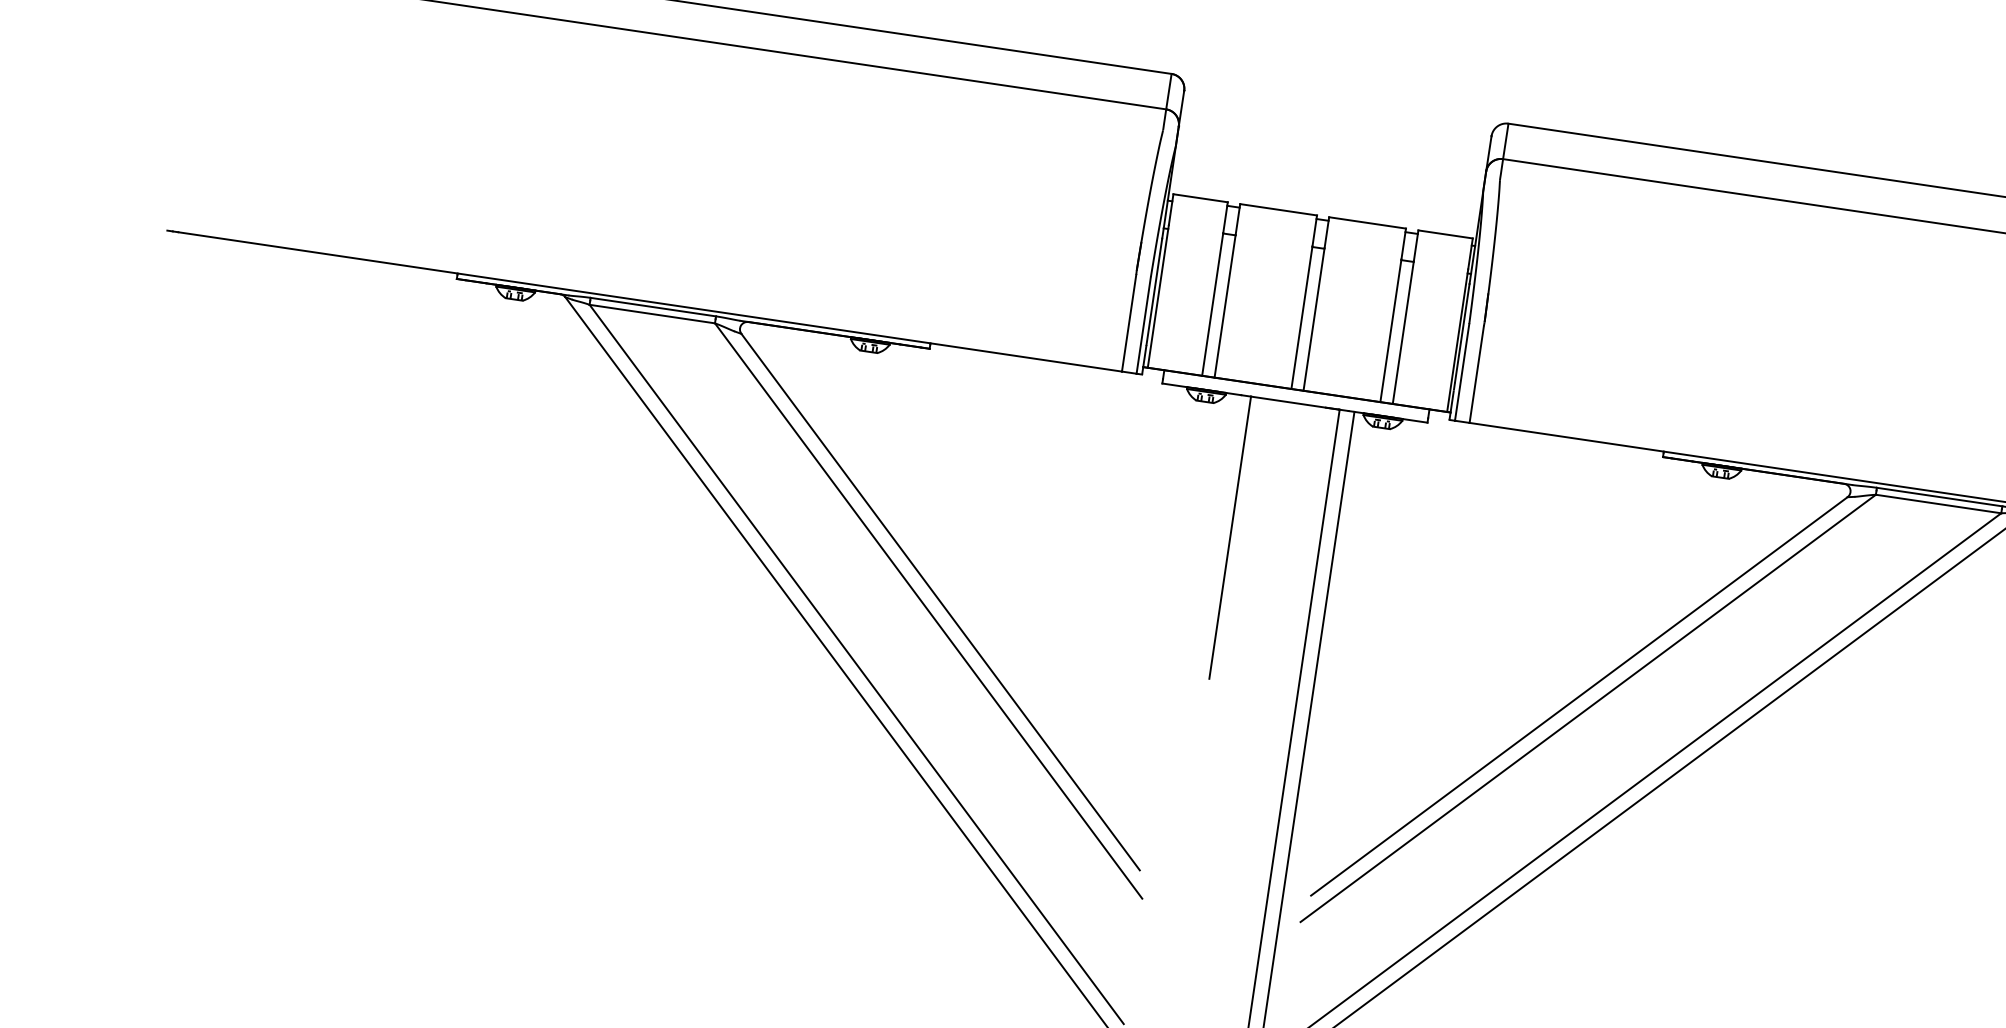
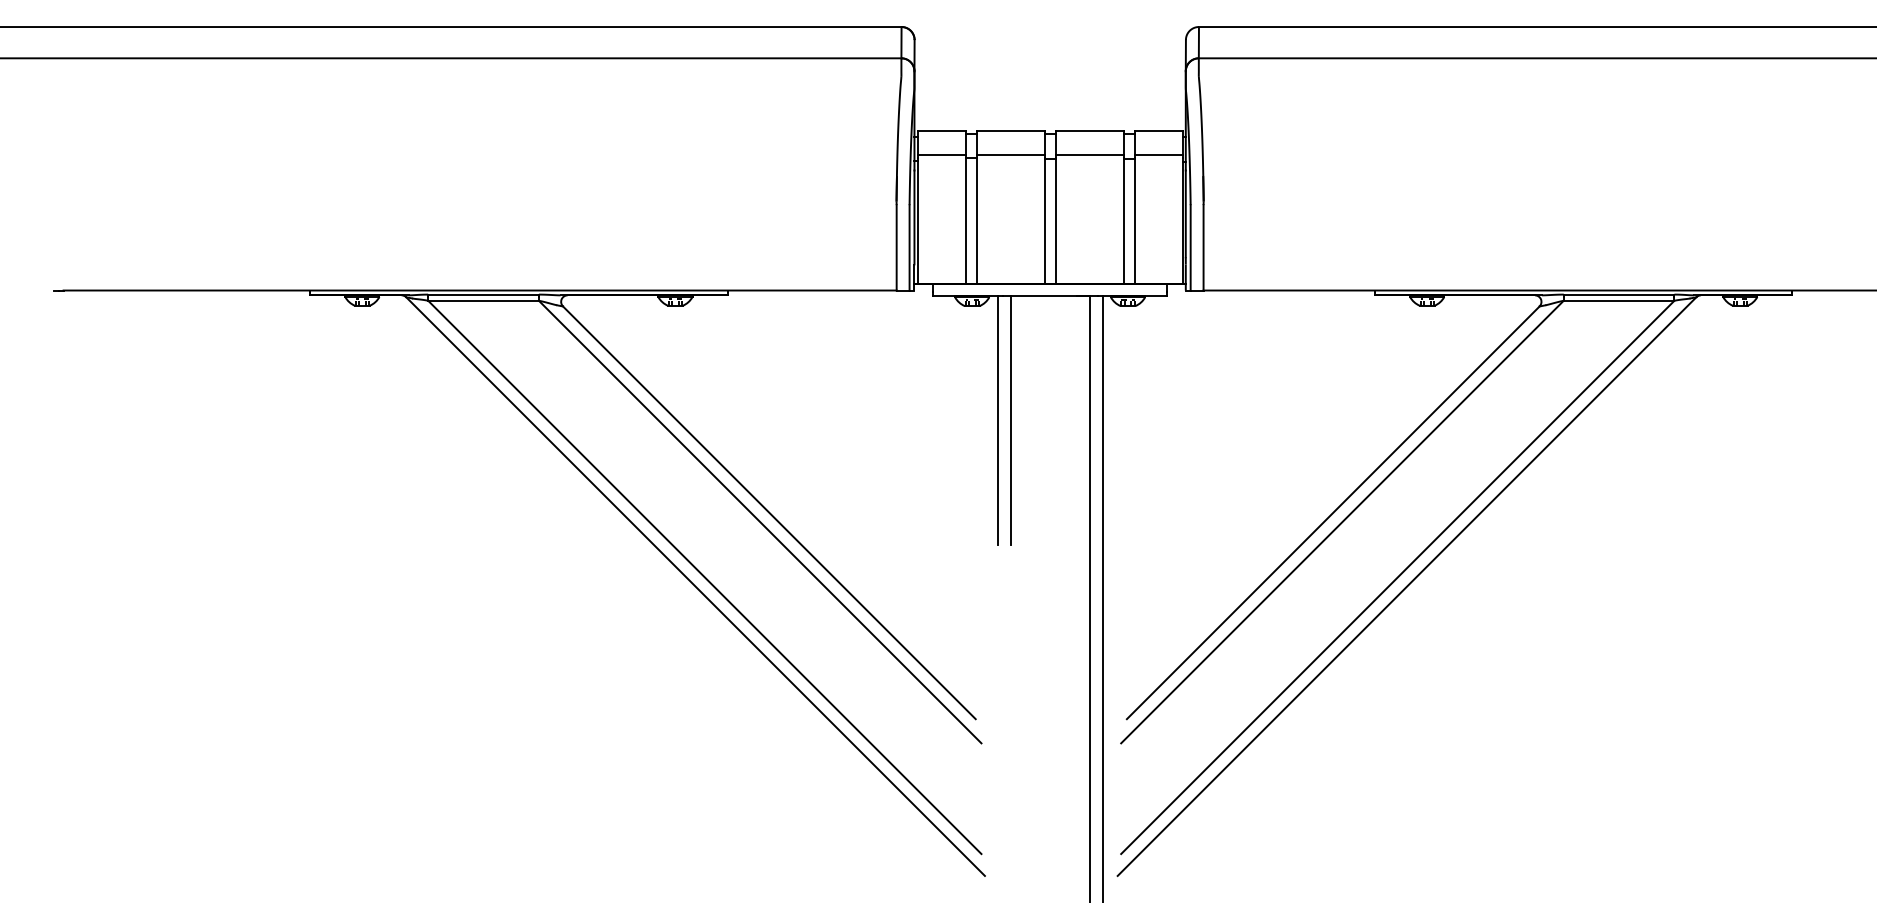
line: (1196, 226) -> (942, 155), added
line: (1274, 237) -> (1011, 155), added
line: (1362, 250) -> (1089, 155), added
line: (1441, 262) -> (1158, 155), added
line: (1215, 534) -> (998, 419), added

